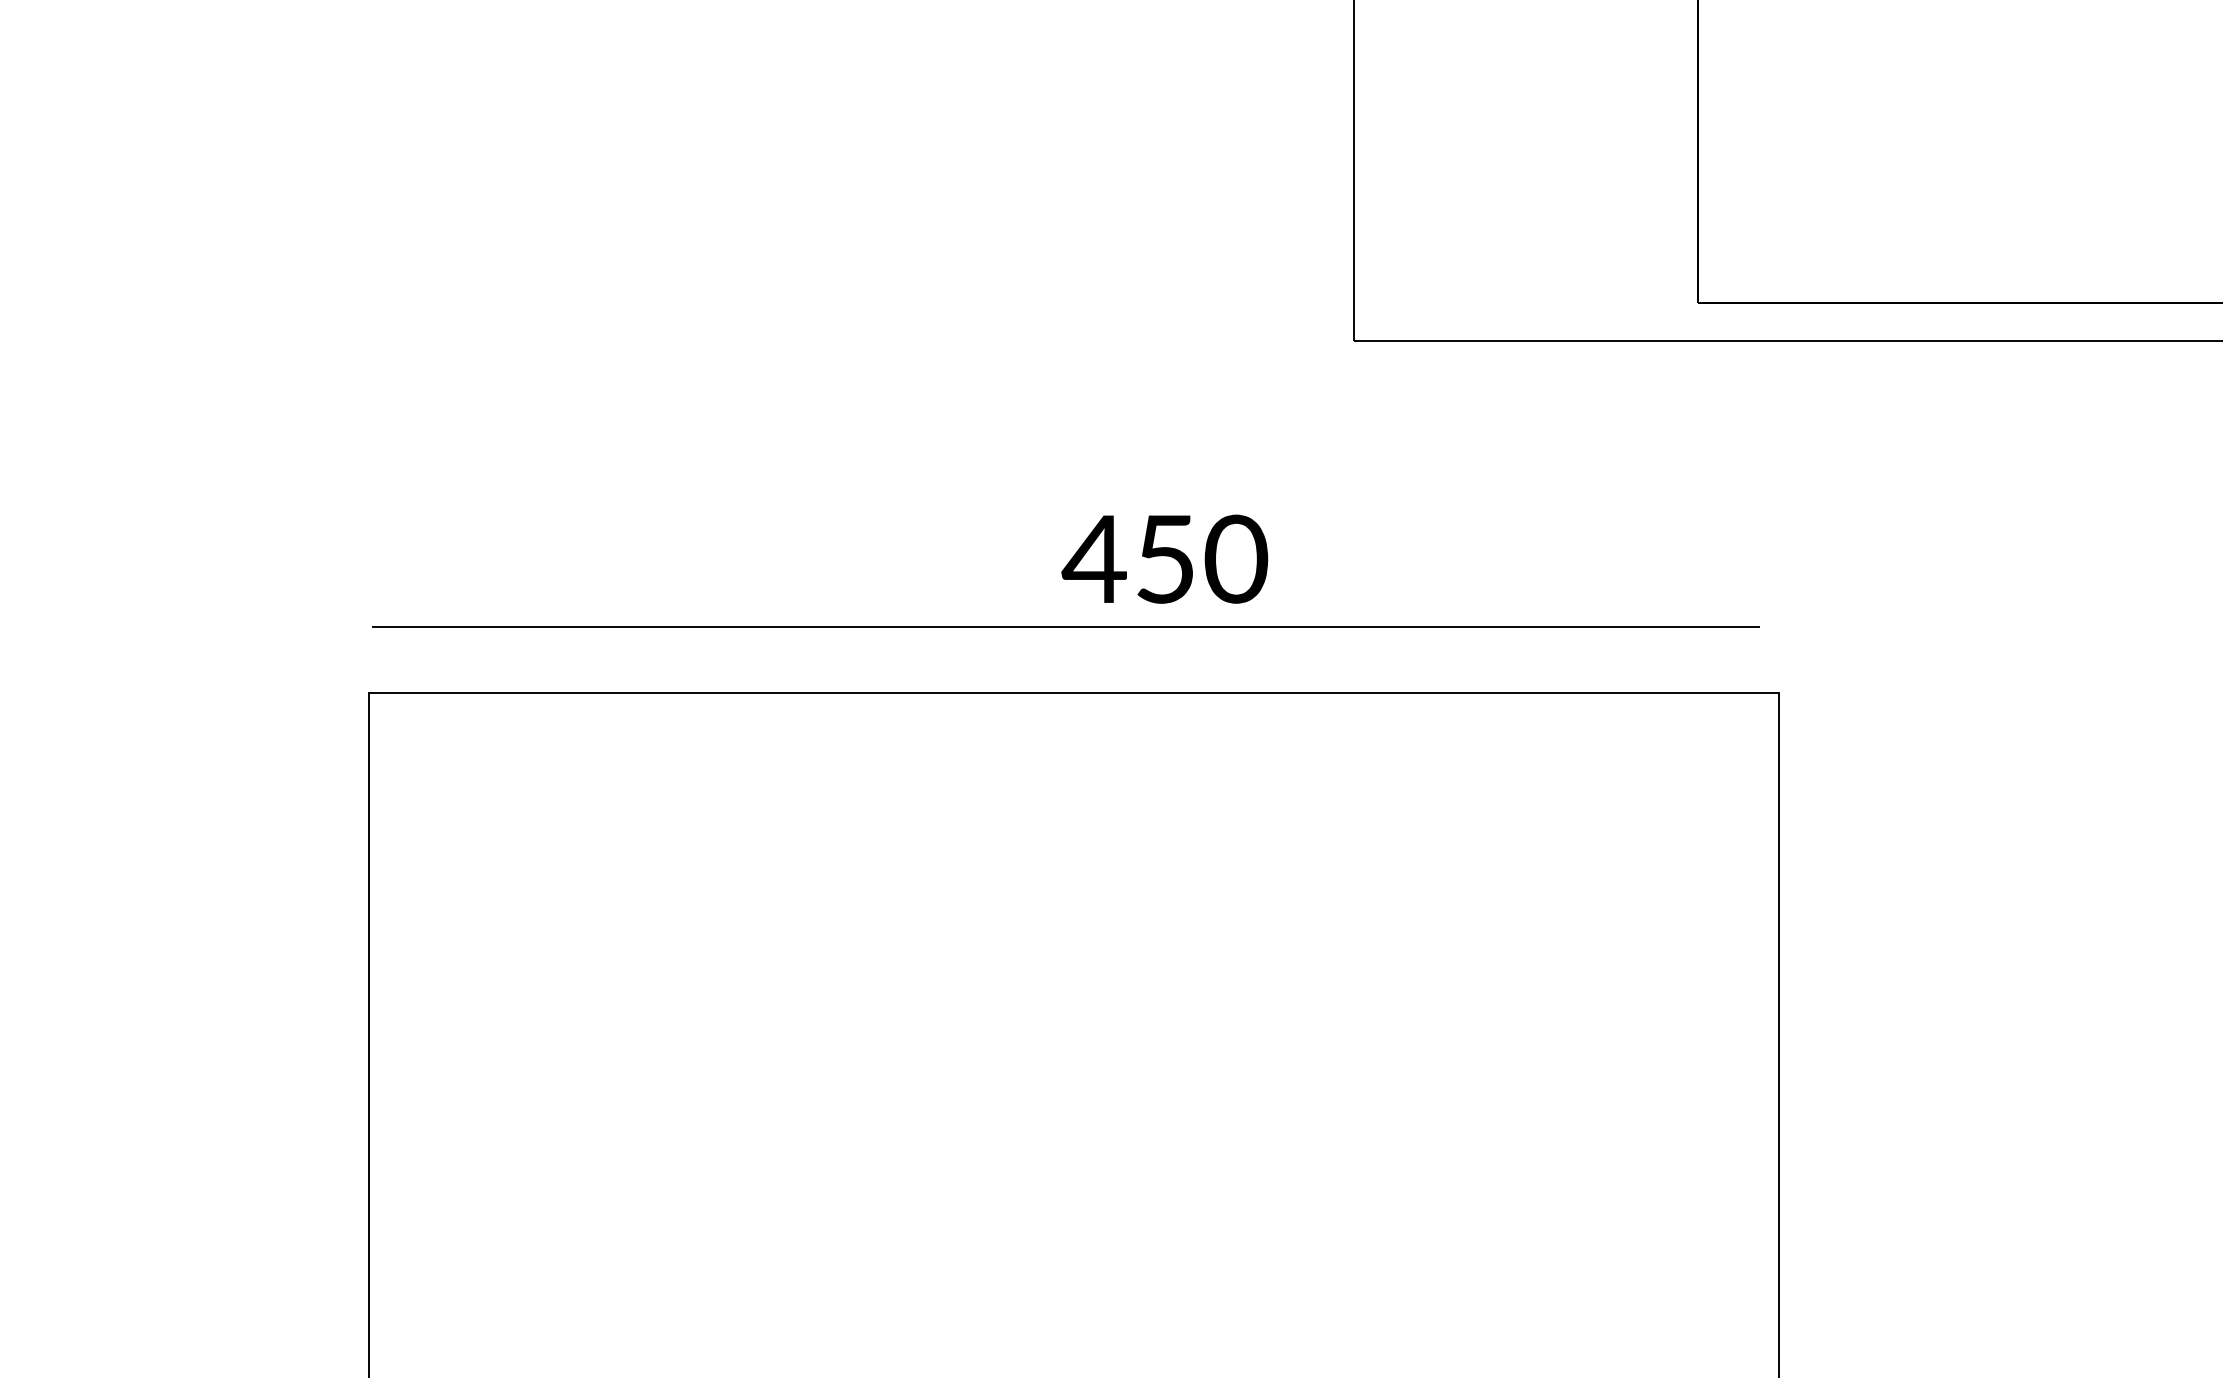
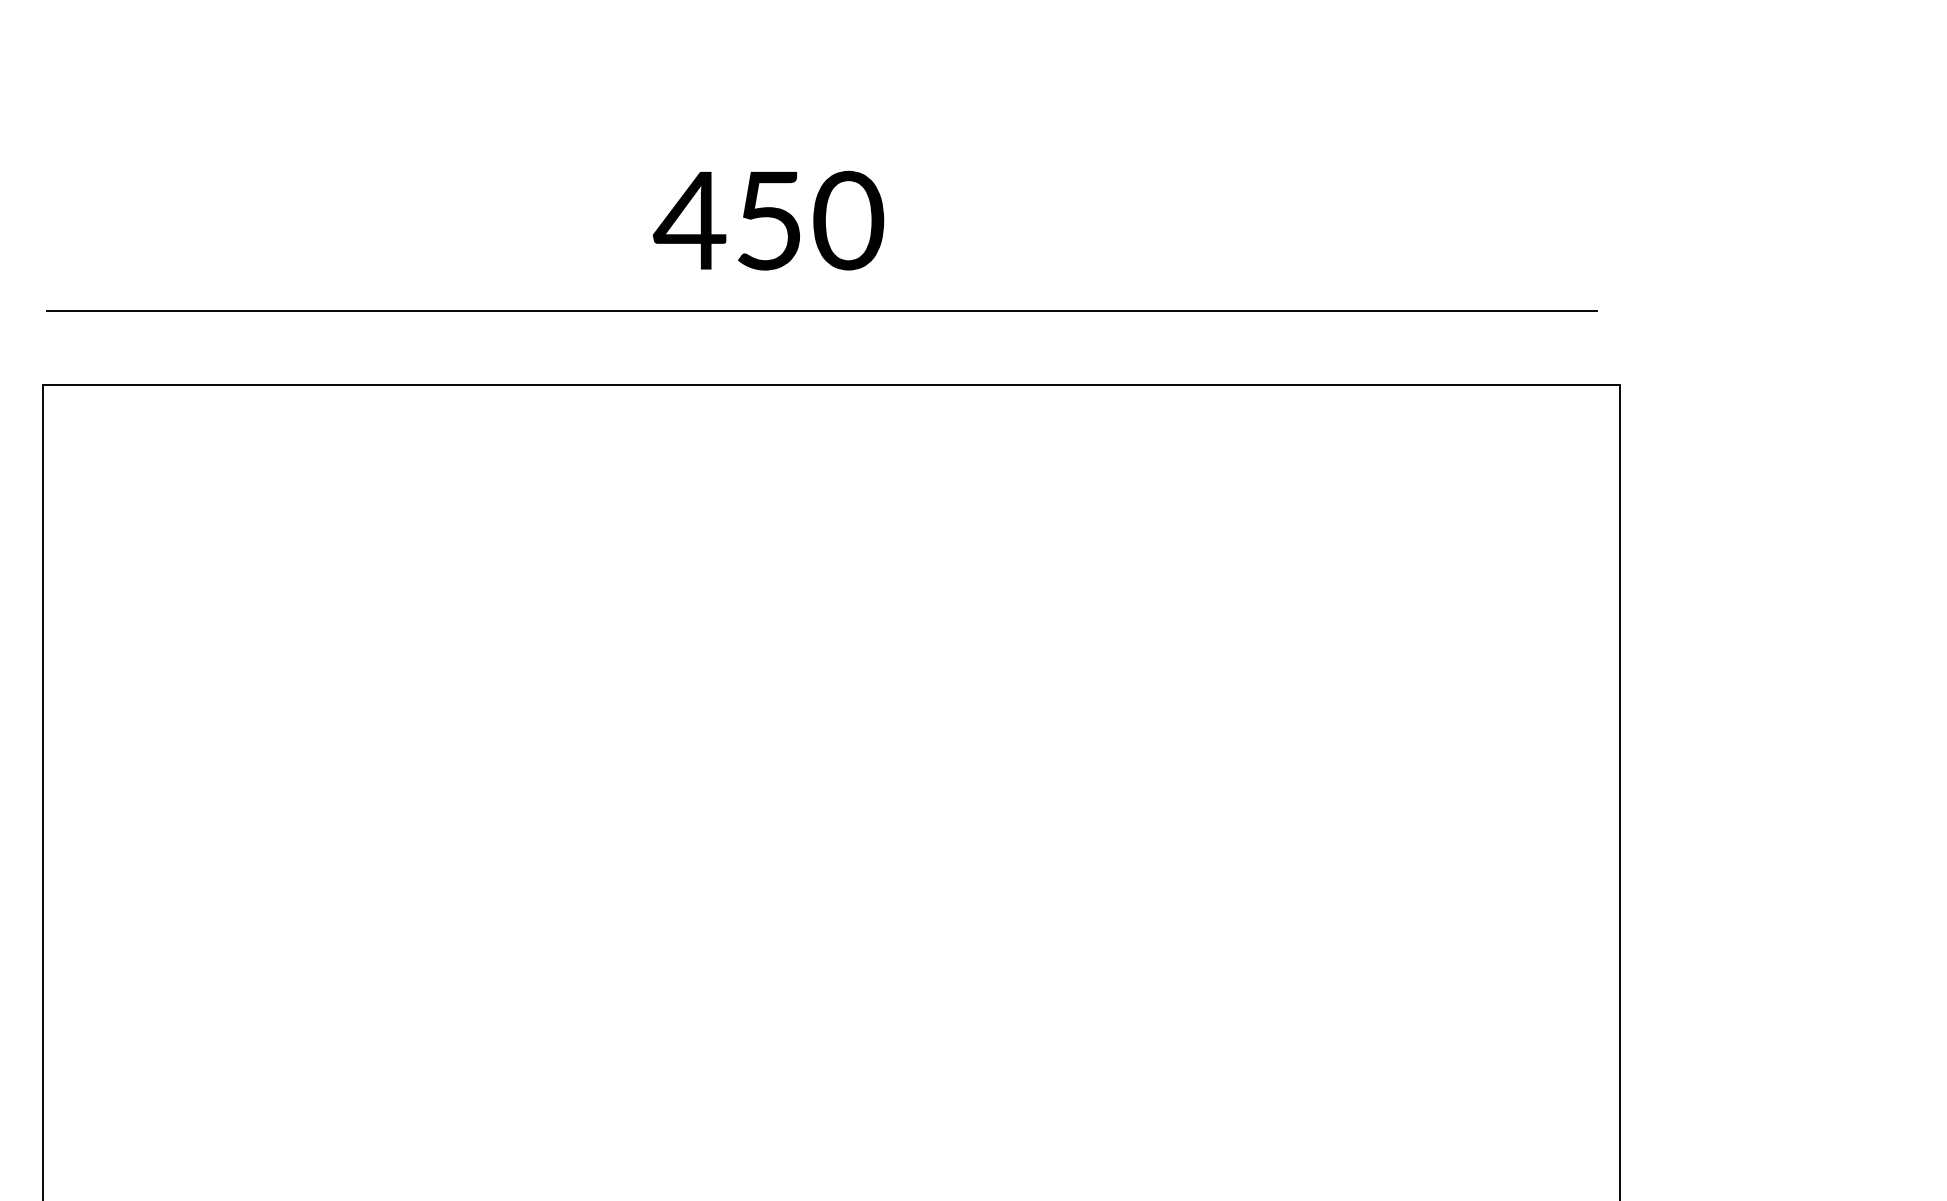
text: (1164, 558) -> (768, 219), moved

